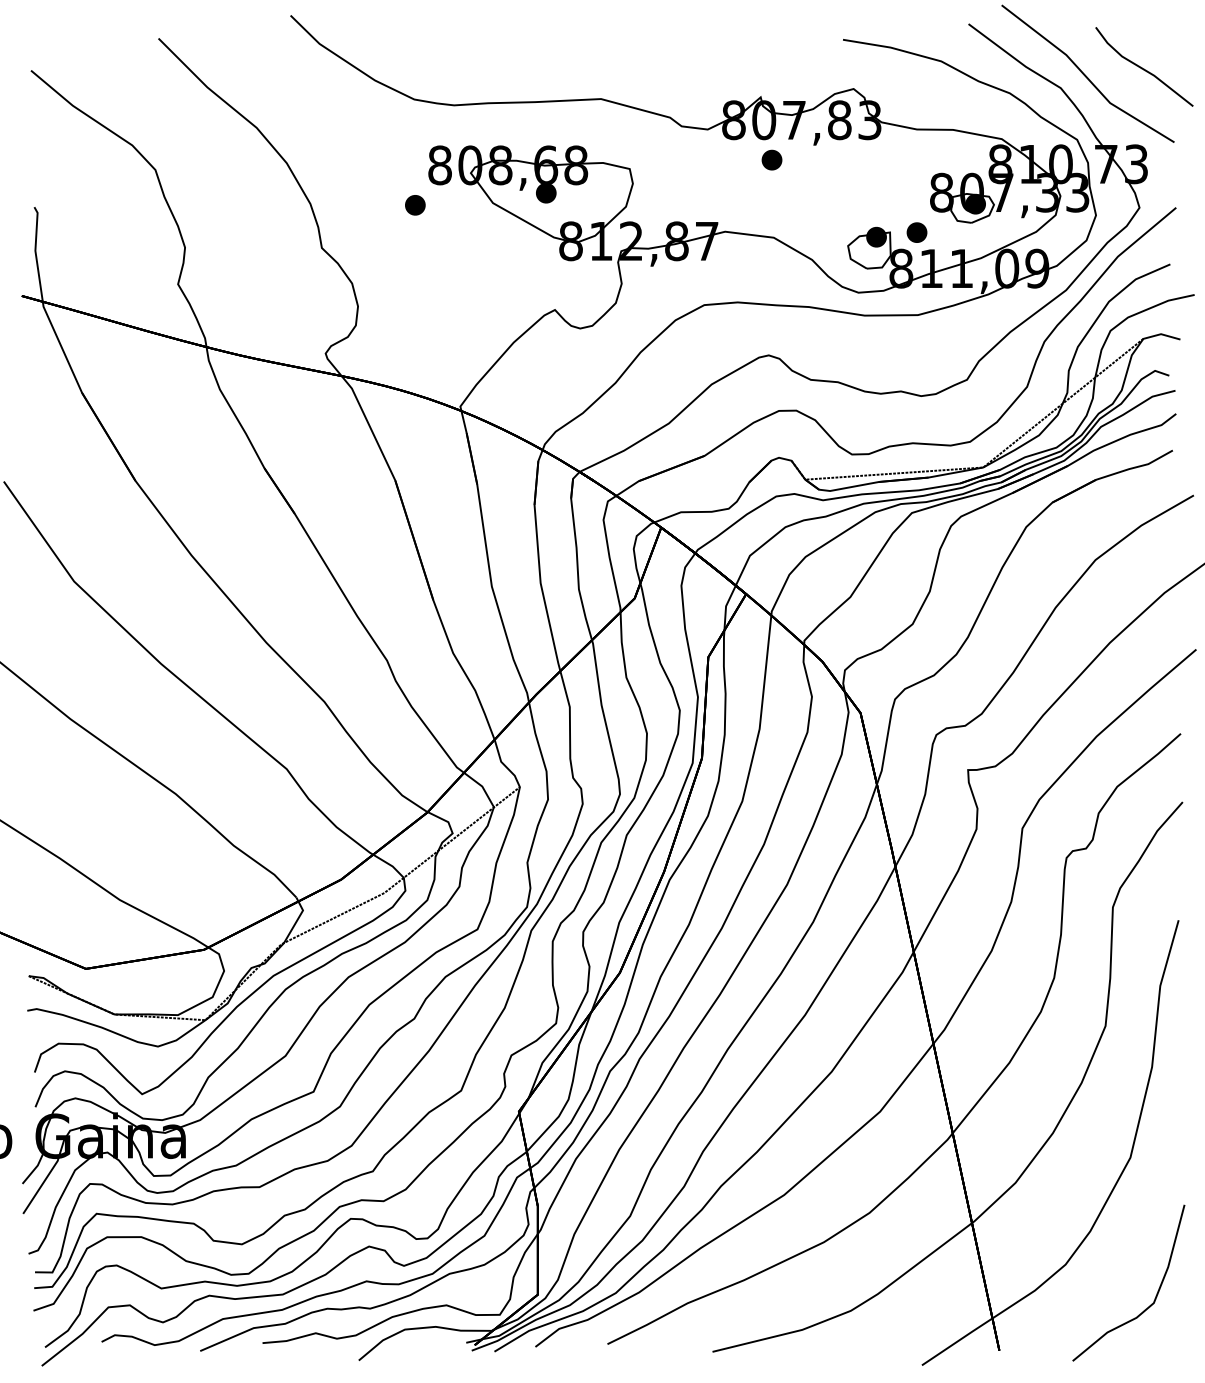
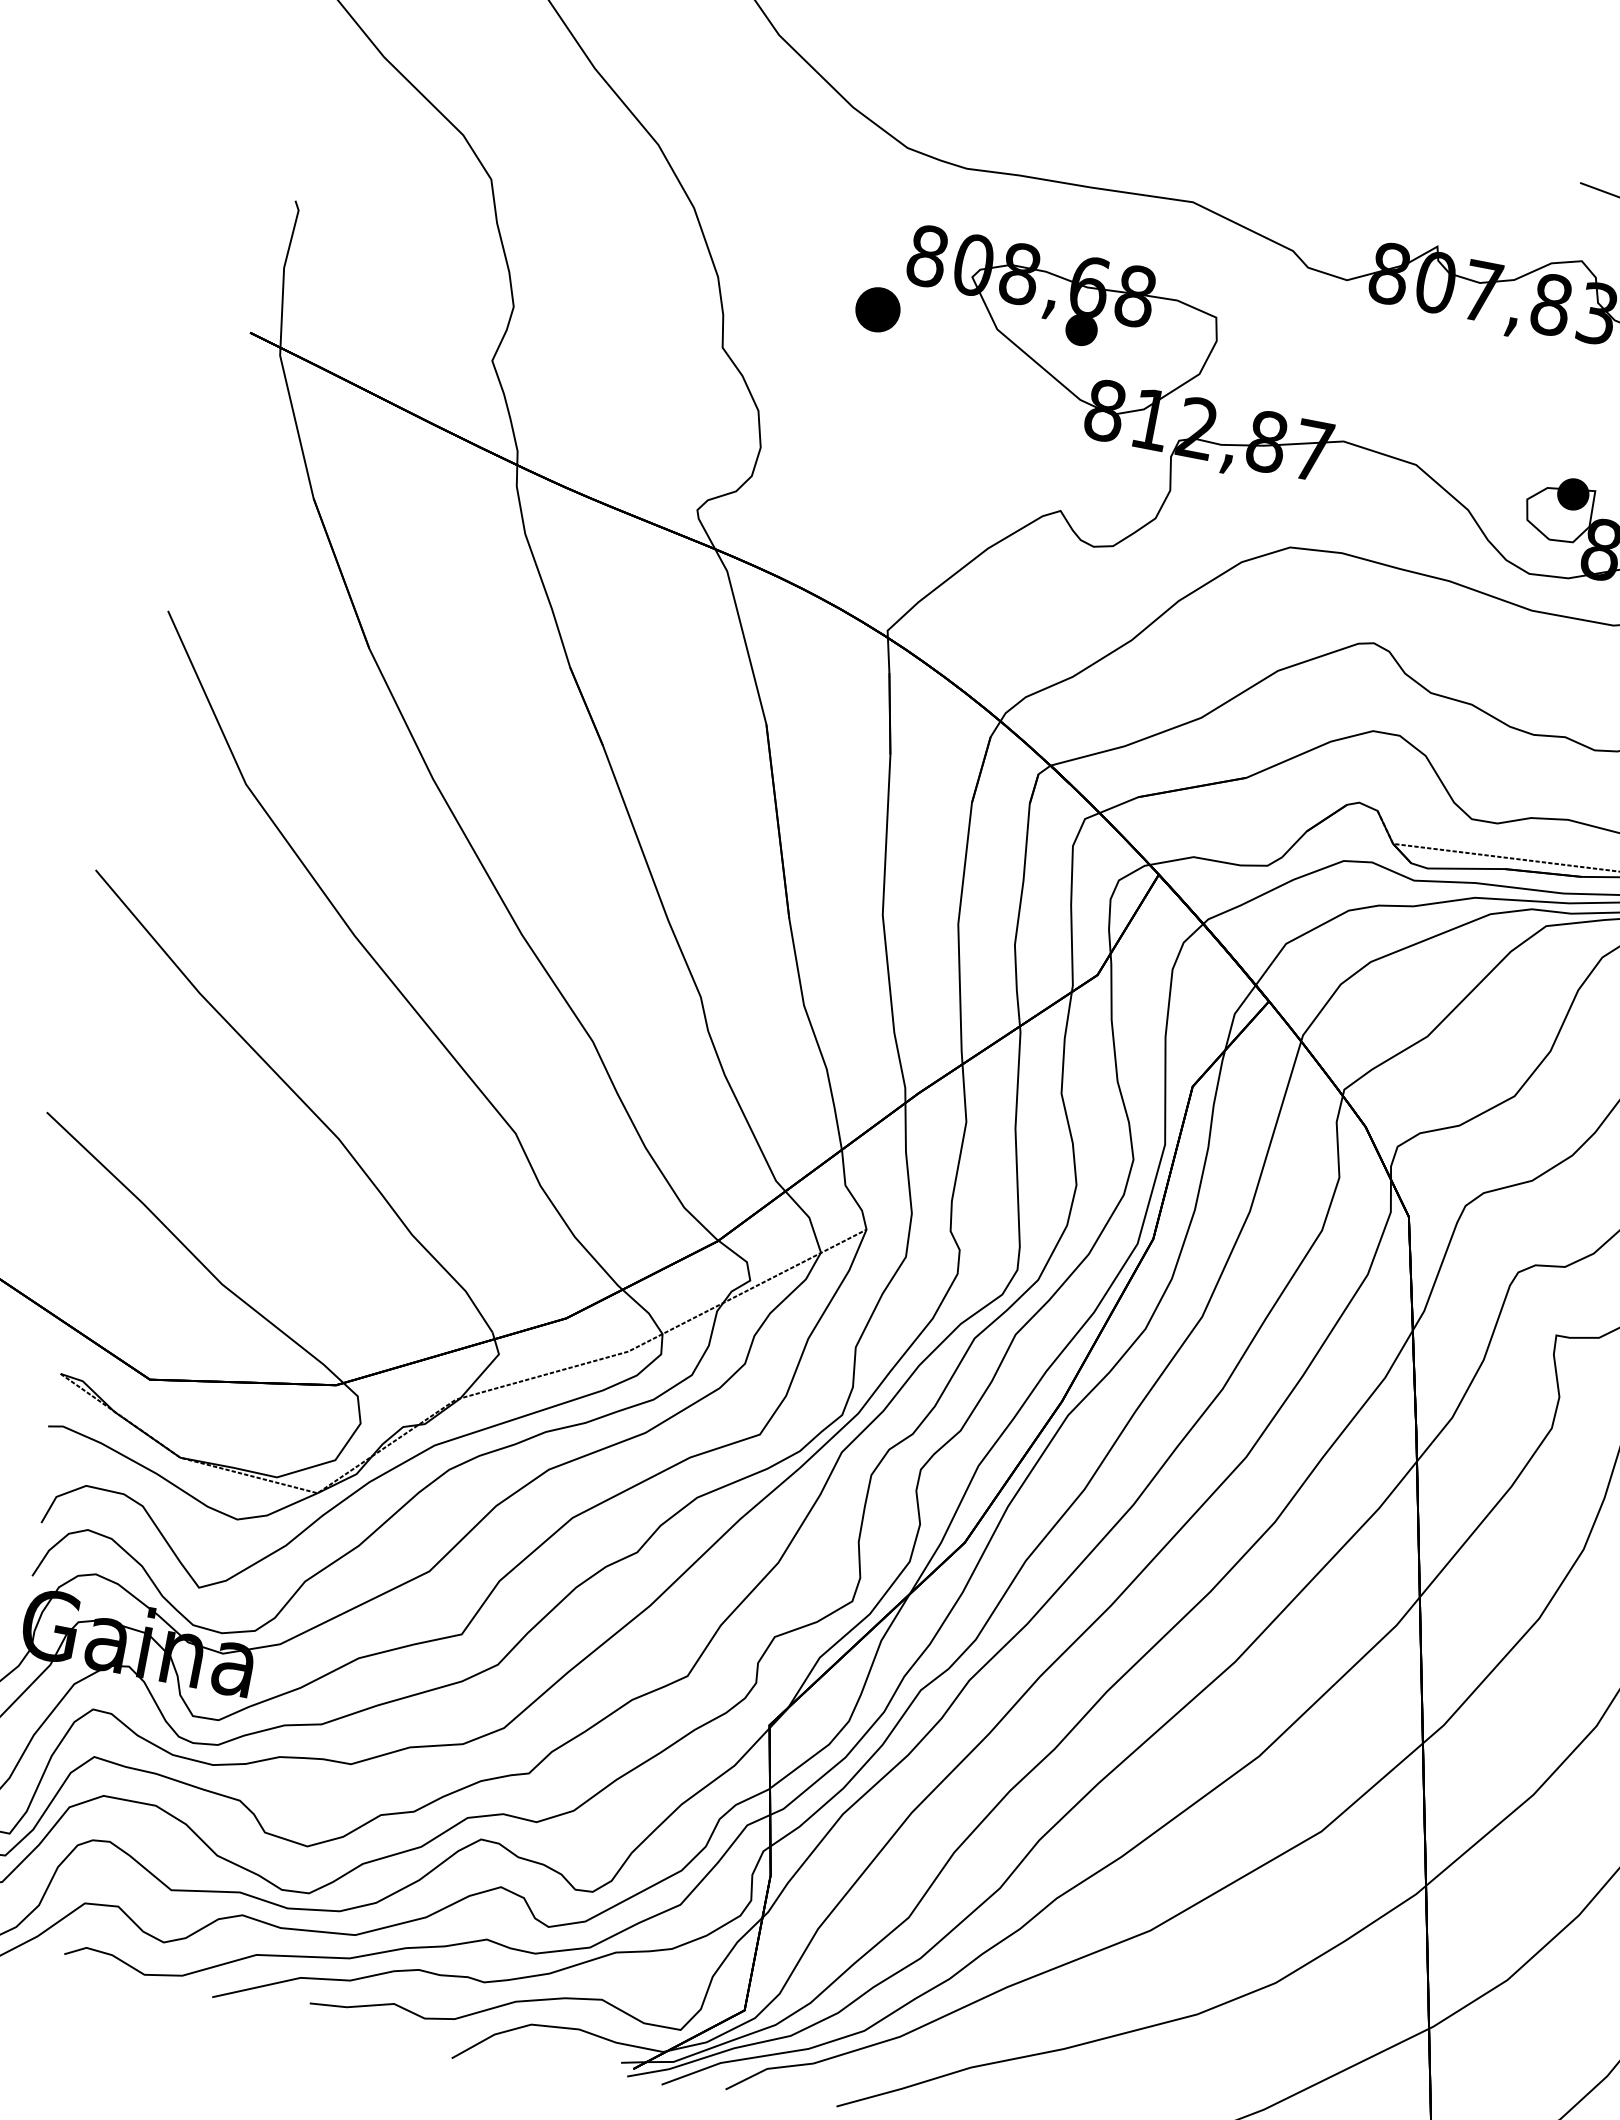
part: (771, 159) -> (1435, 344), removed
part: (415, 205) -> (878, 310), size x1.4

